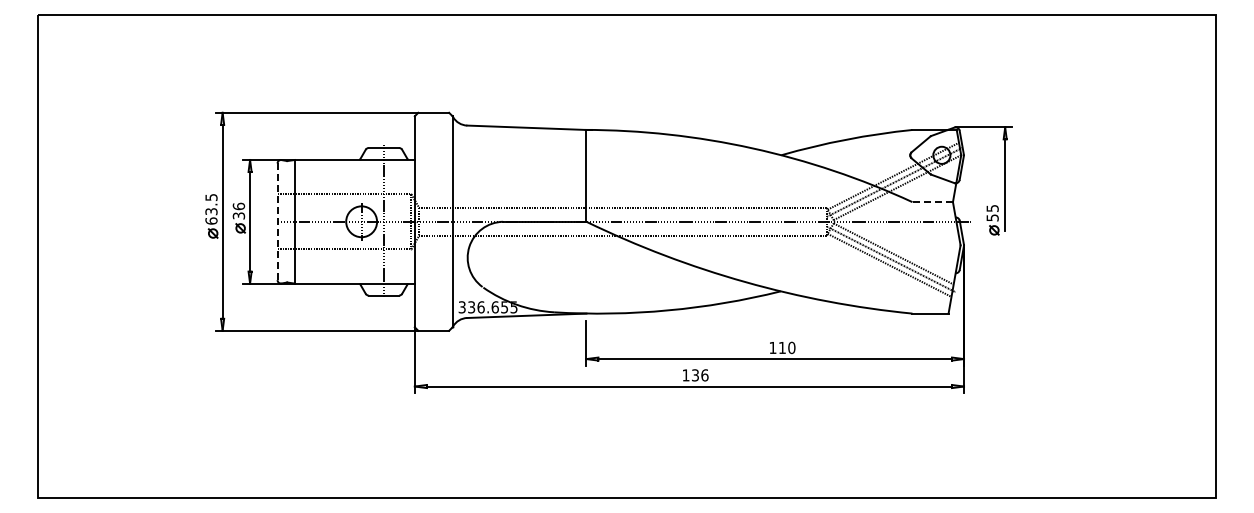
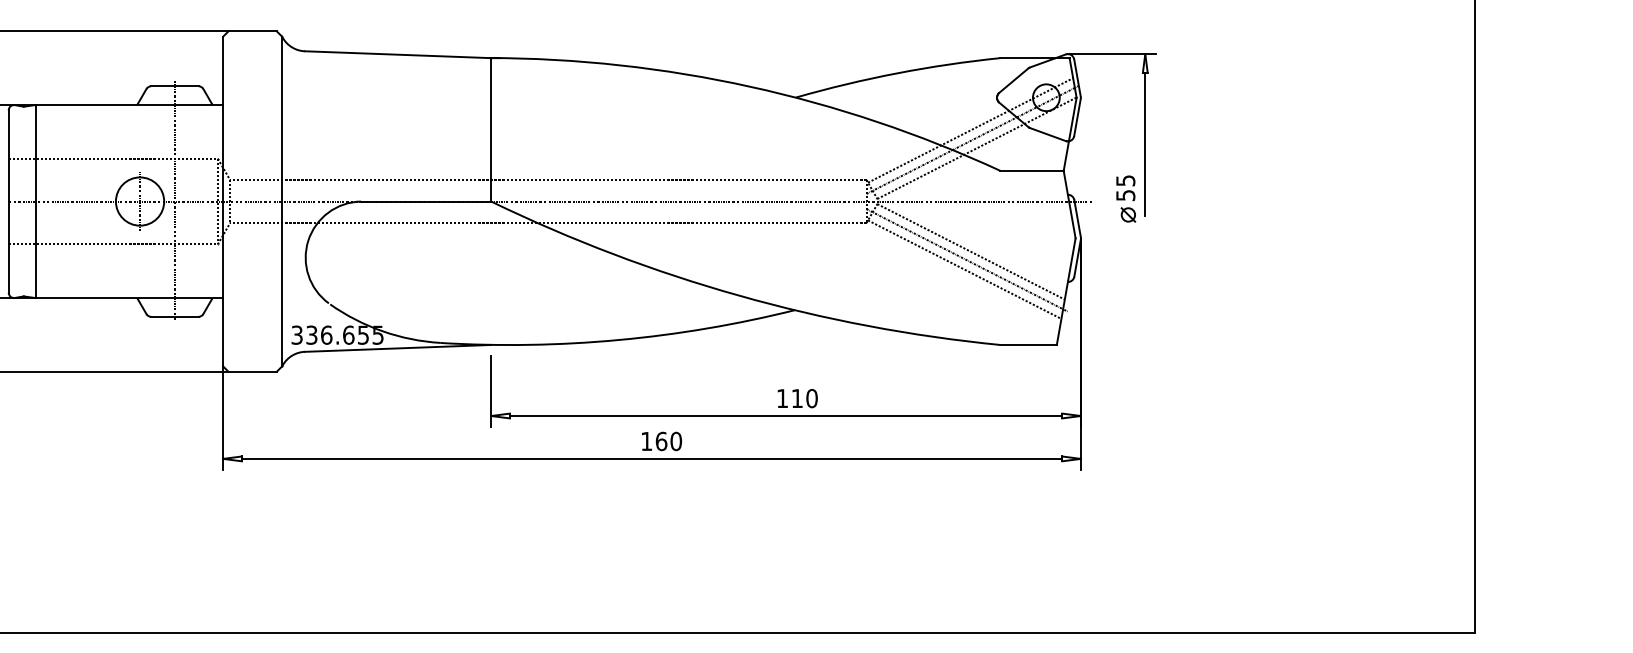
line: (932, 202) -> (1031, 171), dashed -> solid
line: (277, 222) -> (8, 202), dashed -> solid
text: (699, 375) -> (667, 441), 136 -> 160

